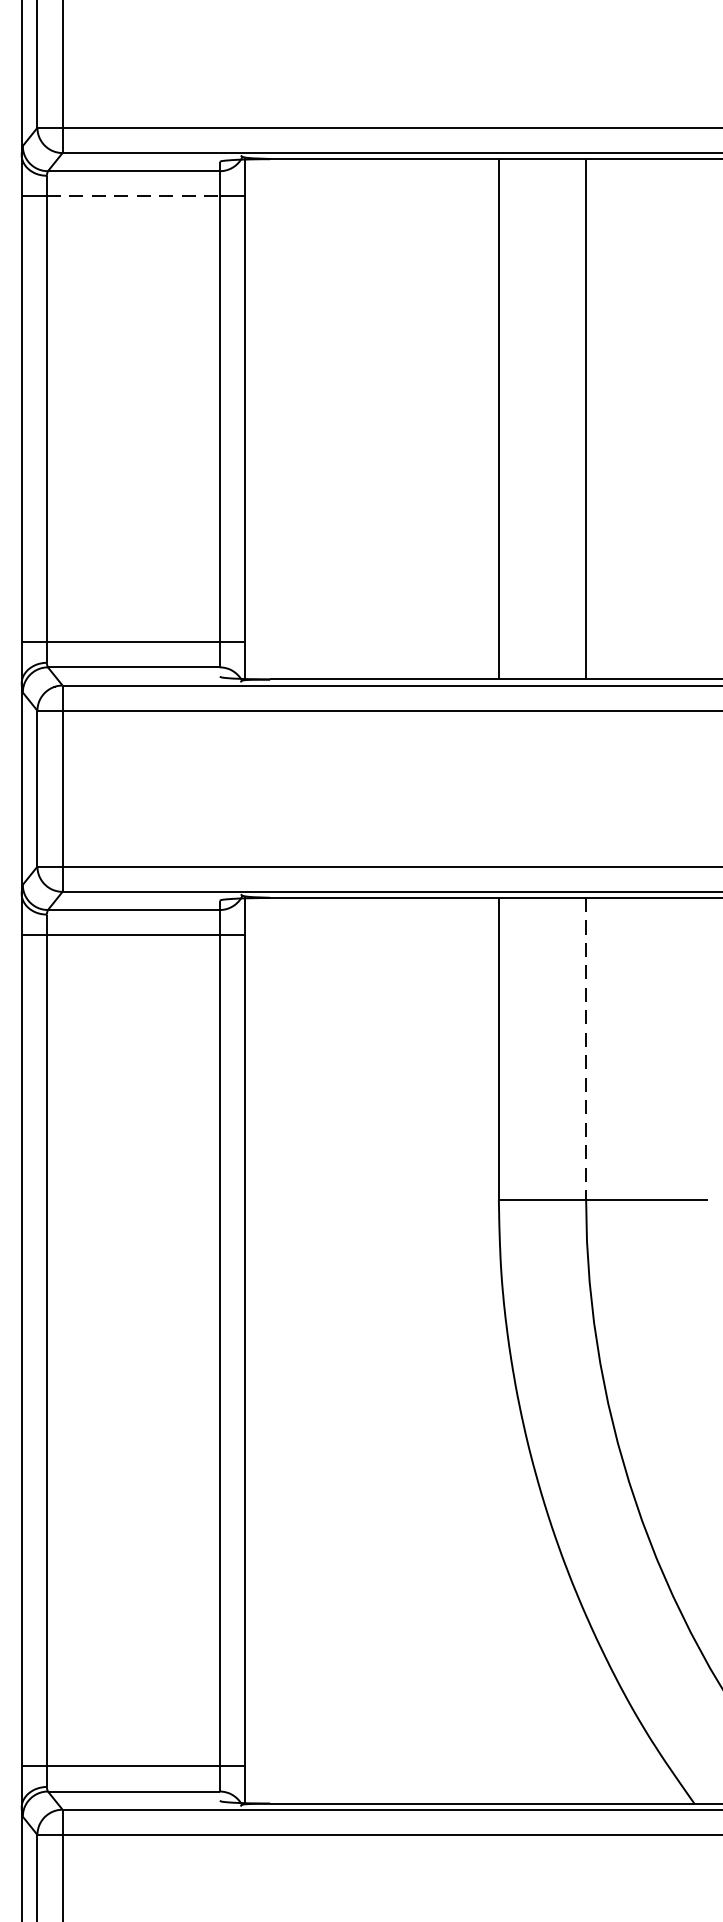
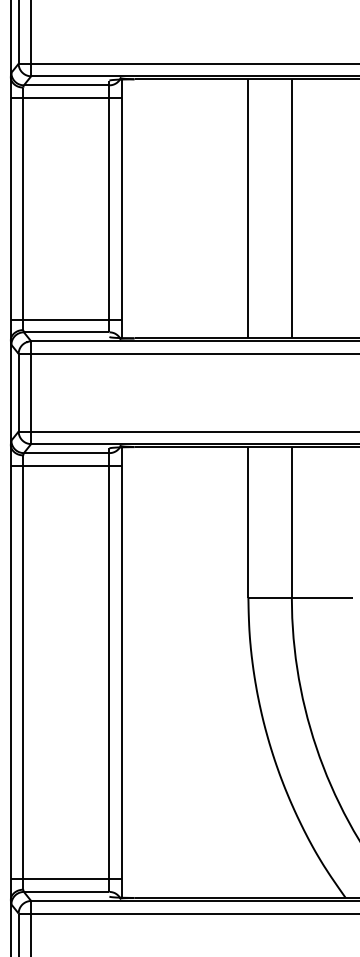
line: (133, 195) -> (66, 97), dashed -> solid
line: (585, 1049) -> (291, 522), dashed -> solid

